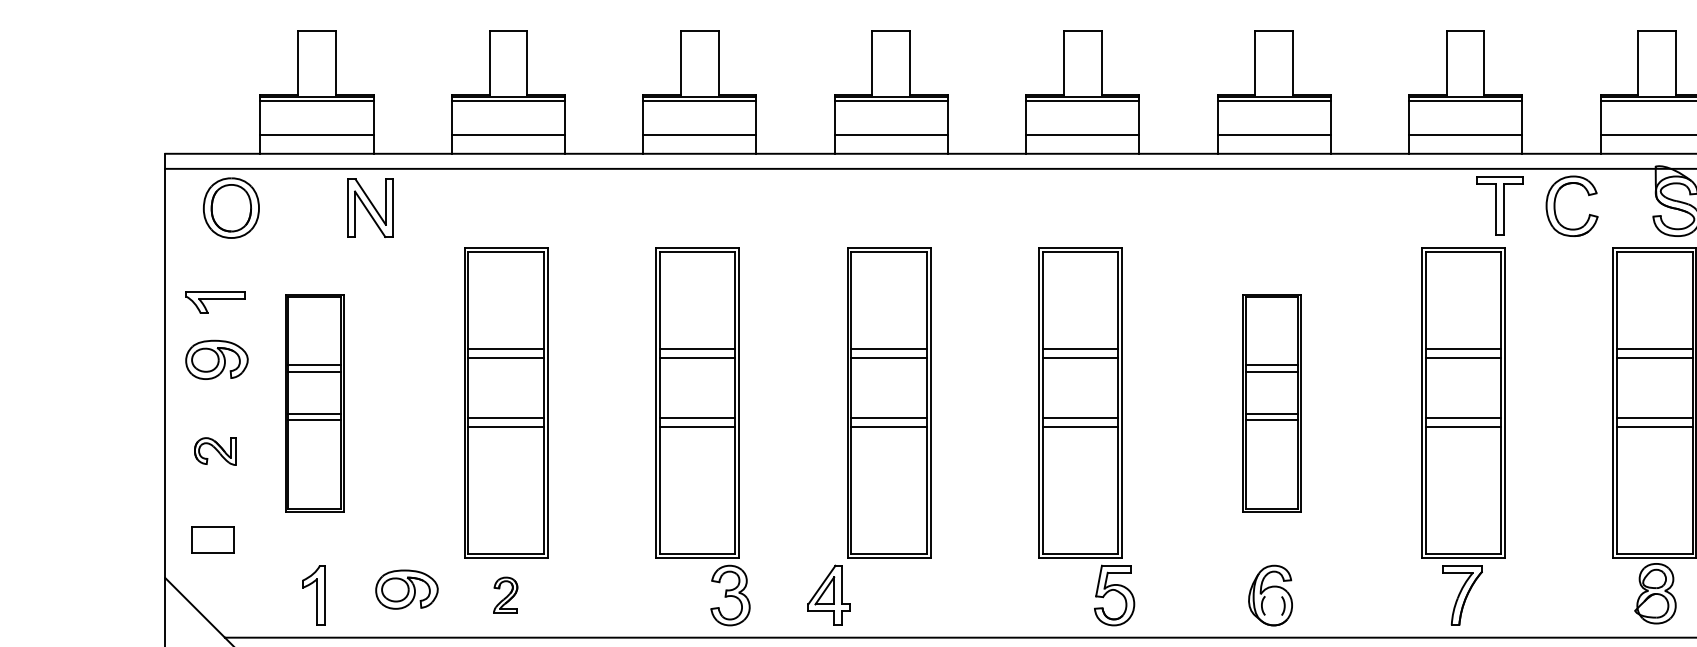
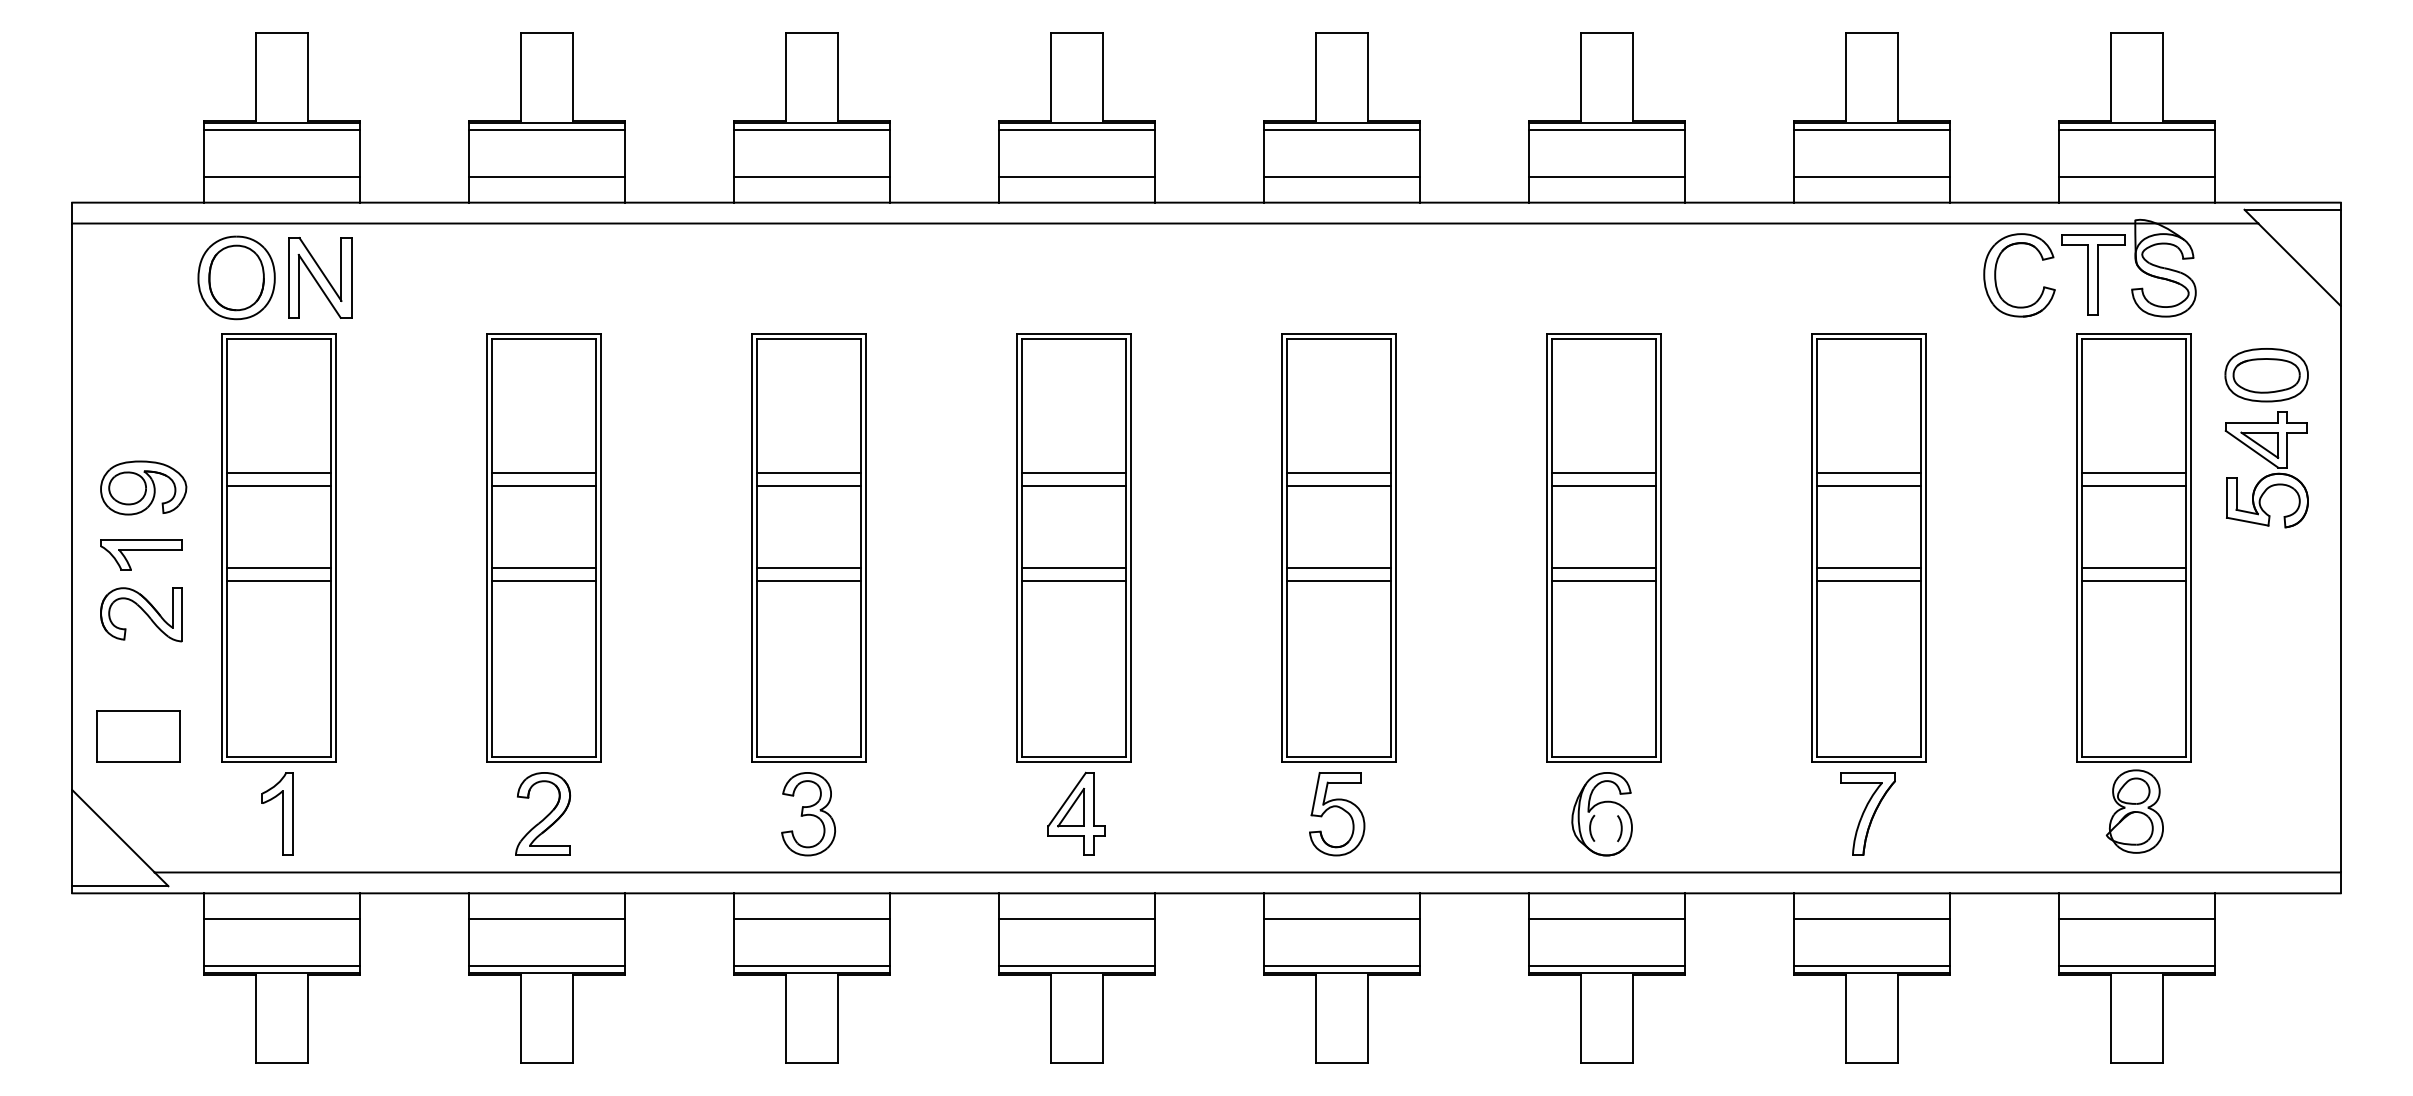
part: (1500, 205) -> (2093, 274), moved
part: (231, 207) -> (236, 277), moved
part: (370, 207) -> (320, 277), moved
part: (215, 302) -> (141, 554), moved
part: (314, 402) -> (278, 547), size x1.43
part: (1271, 402) -> (1603, 547), size x1.43
part: (215, 451) -> (141, 614), size x1.43
part: (213, 539) -> (138, 736), size x1.43
part: (406, 589) -> (406, 805), removed
part: (1116, 591) -> (1339, 808), moved
part: (505, 595) -> (543, 813), size x1.67
part: (730, 595) -> (808, 814), moved
part: (828, 595) -> (1076, 813), moved

